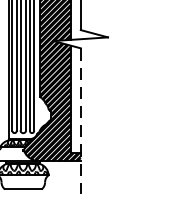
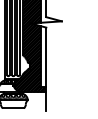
line: (81, 121) -> (46, 69), dashed -> solid

